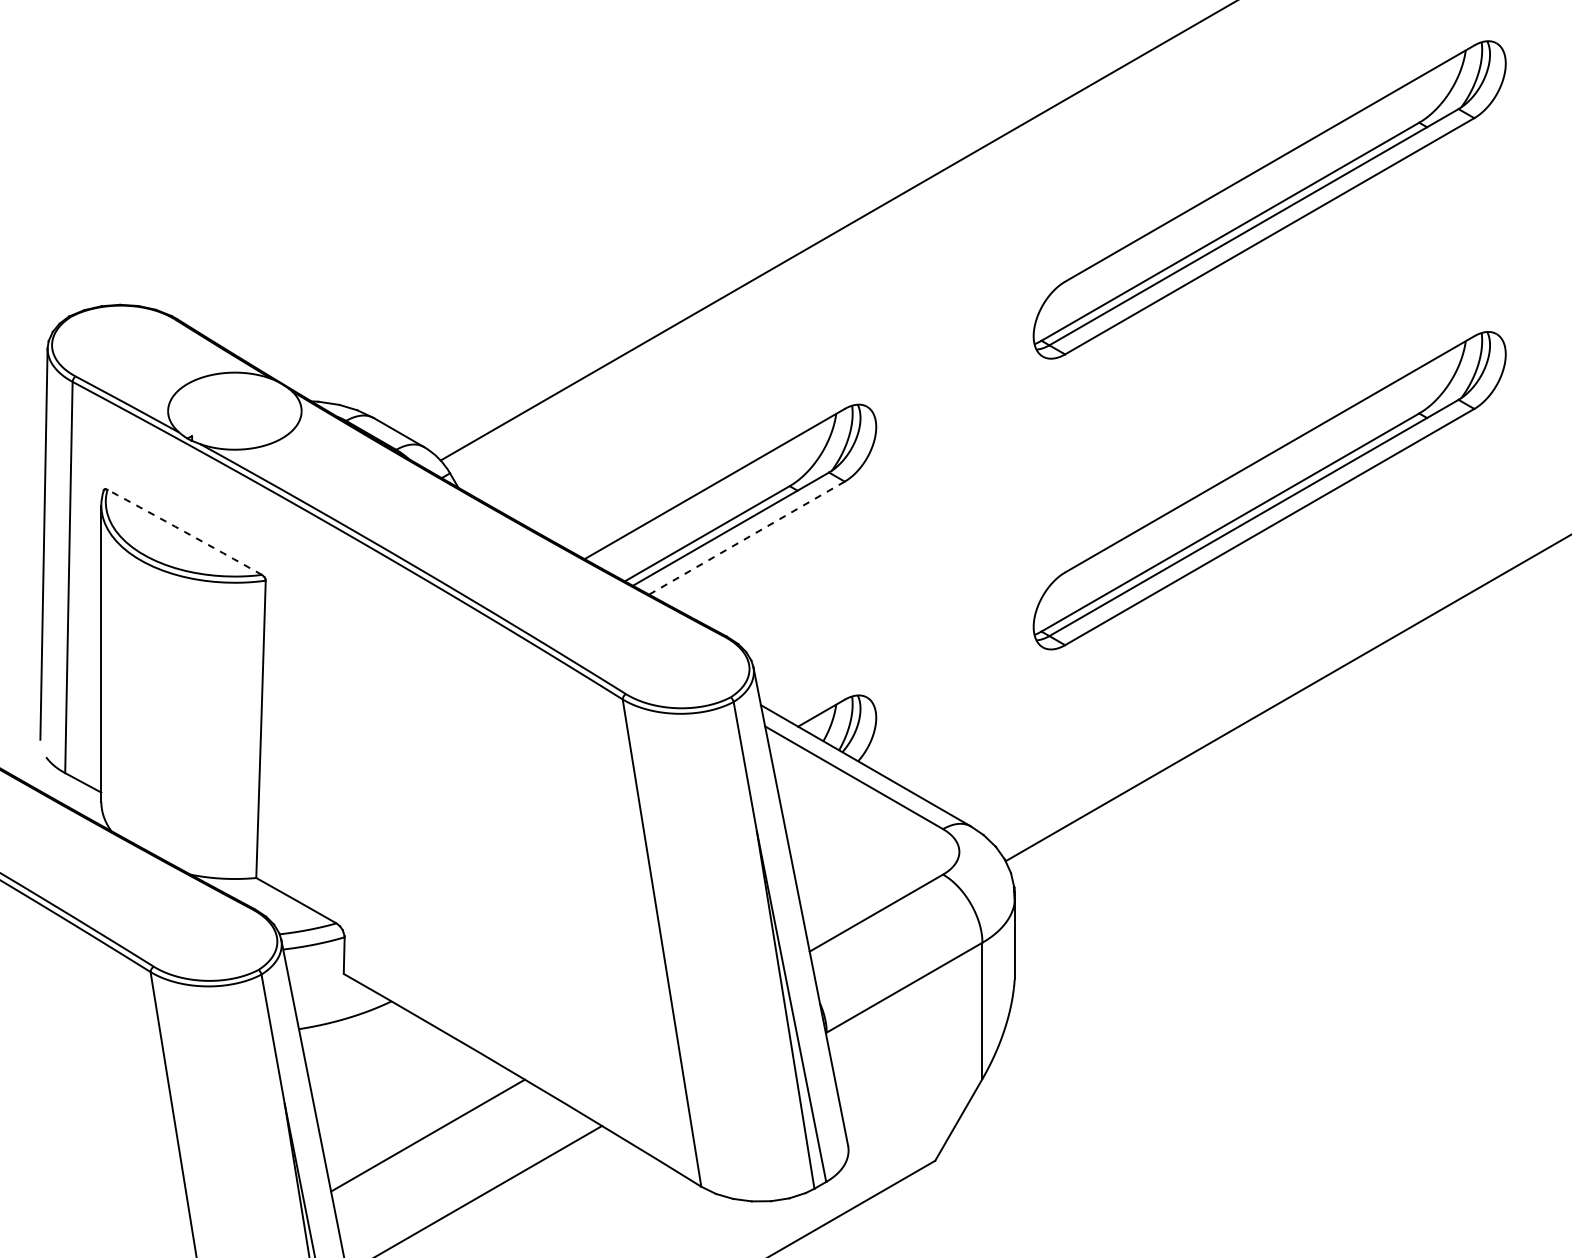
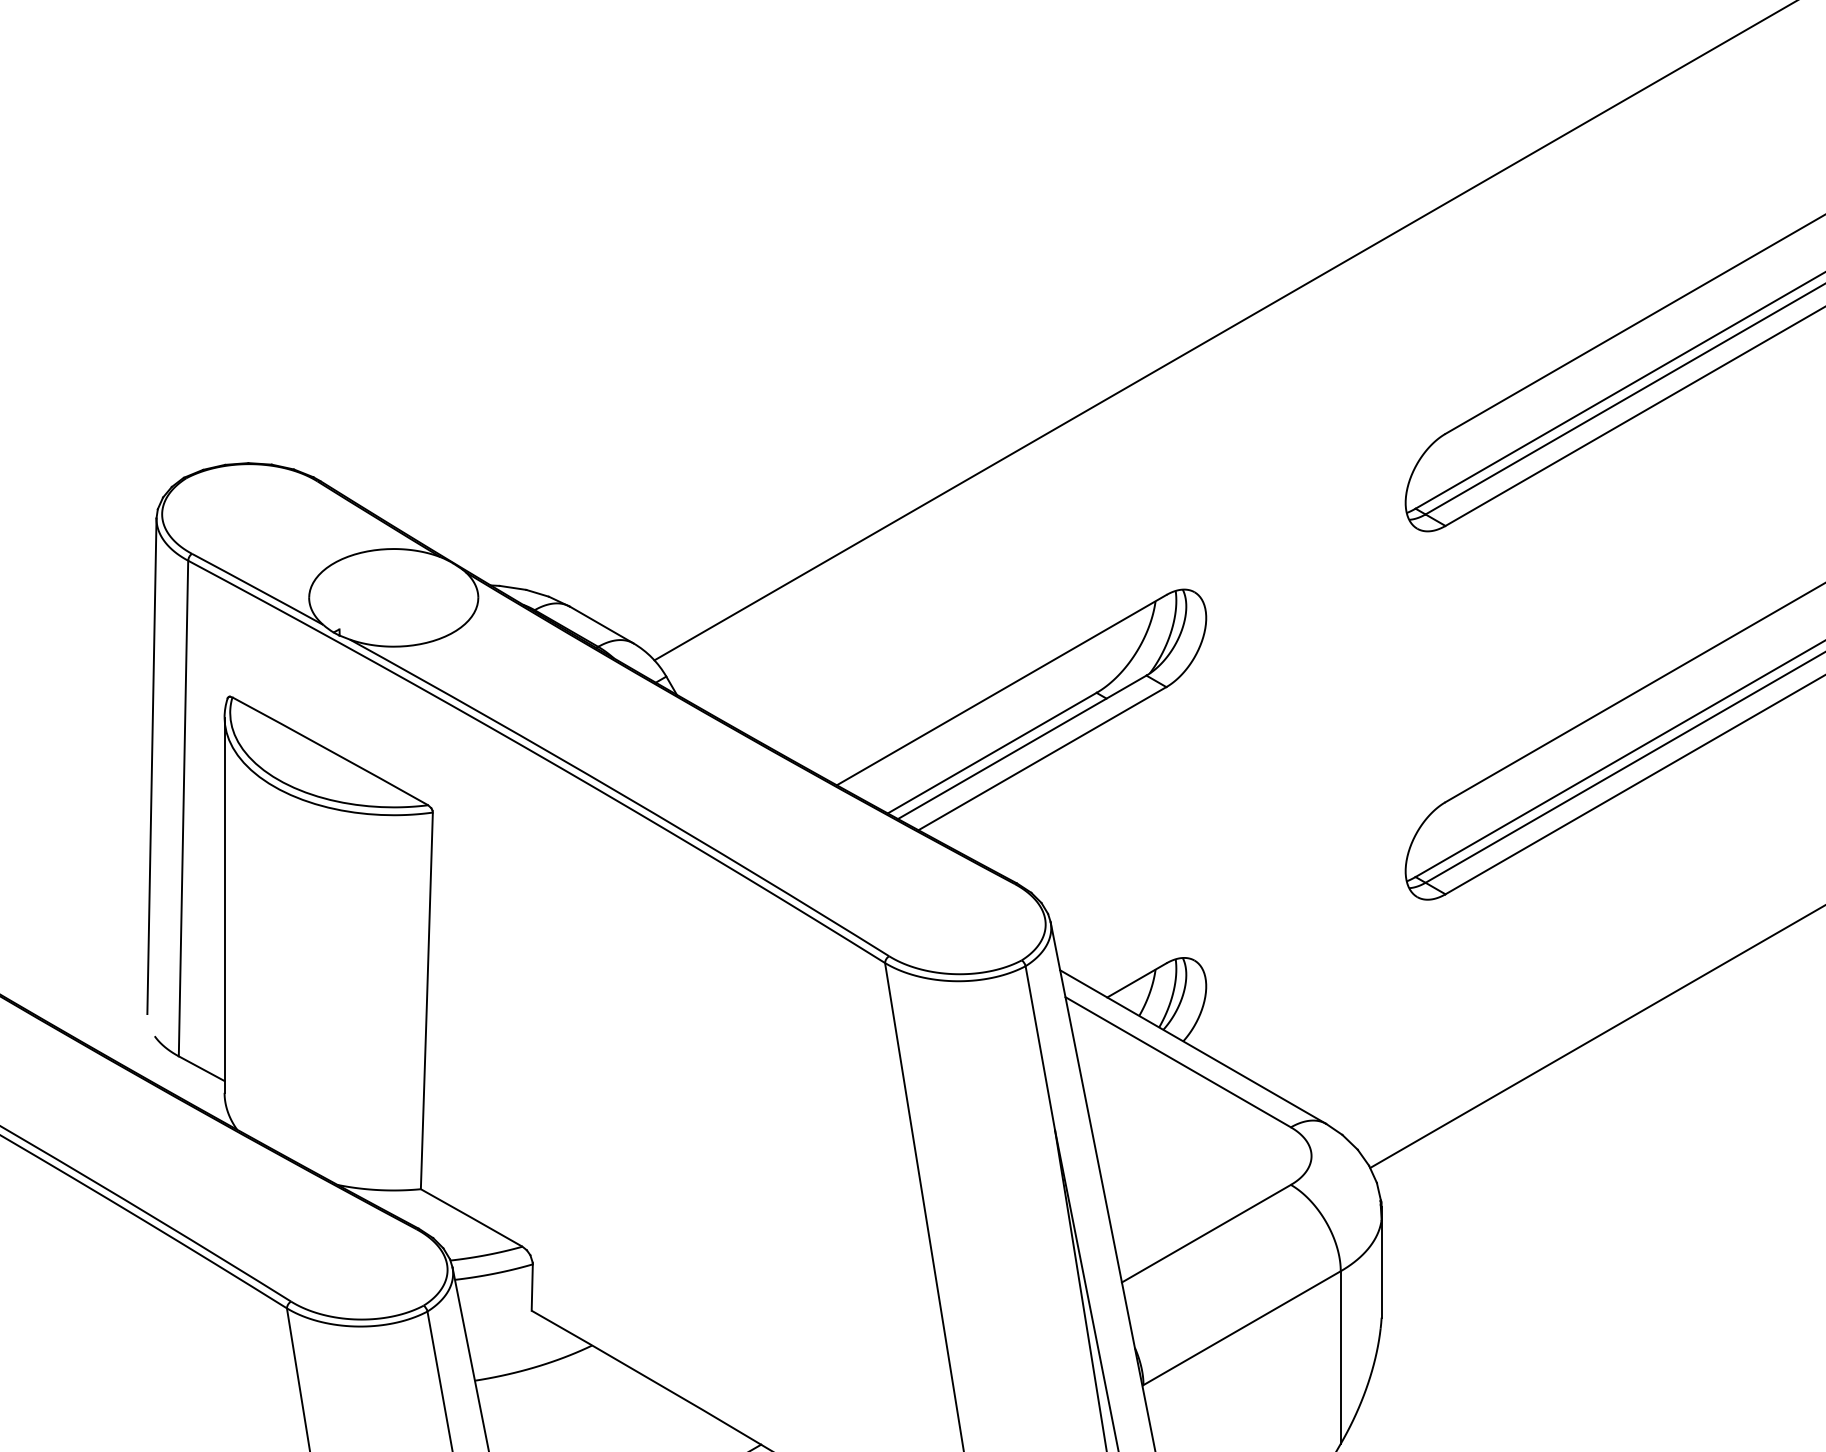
arc: (184, 532) -> (329, 751), dashed -> solid
line: (746, 538) -> (1041, 759), dashed -> solid

